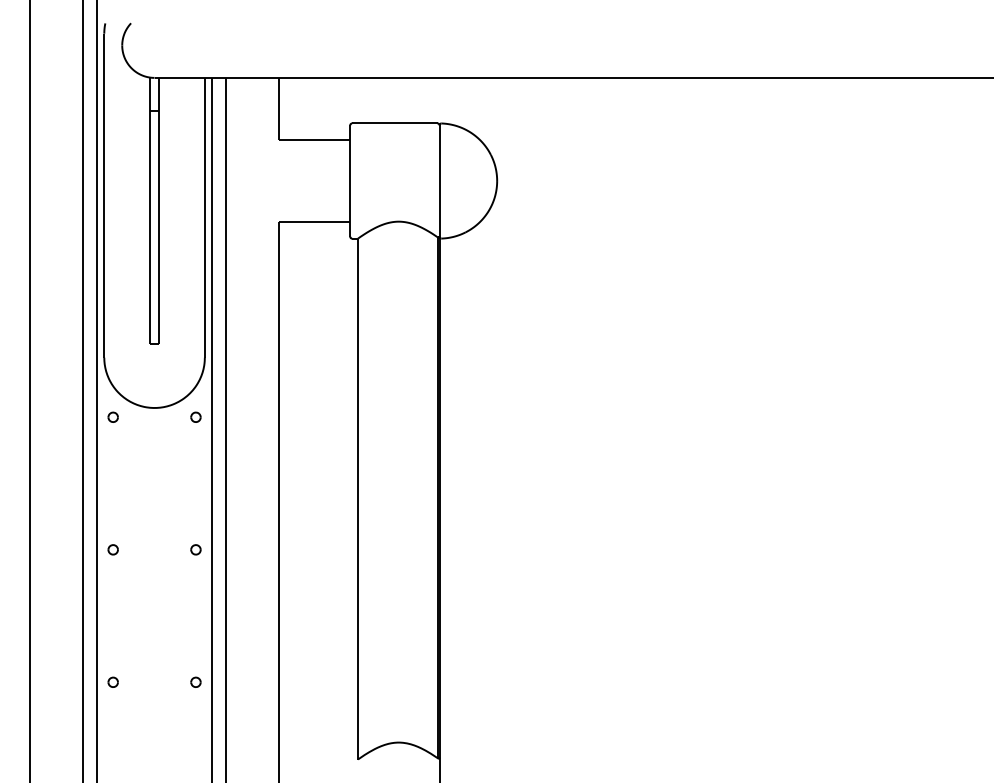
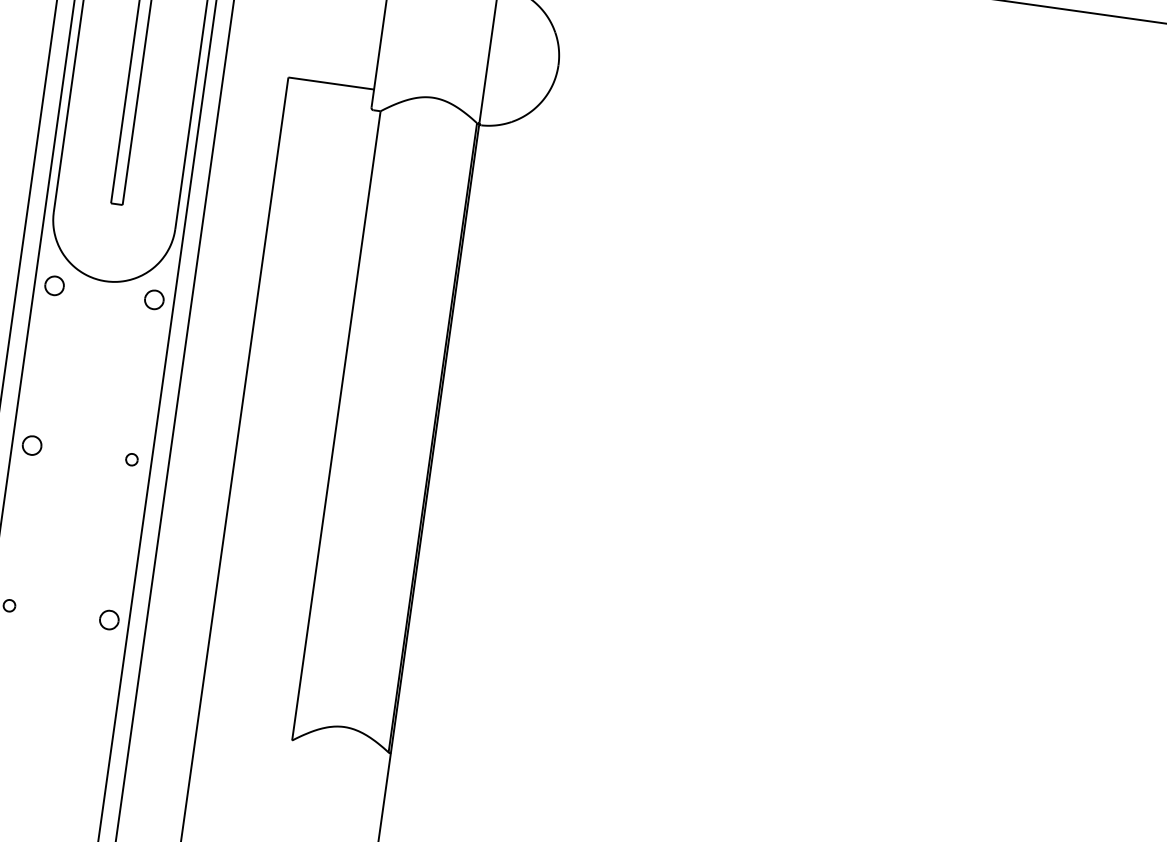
part: (112, 416) -> (53, 284), size x1.6
part: (195, 416) -> (154, 298), size x1.6
part: (112, 549) -> (31, 445), size x1.6
part: (195, 681) -> (109, 618), size x1.6

